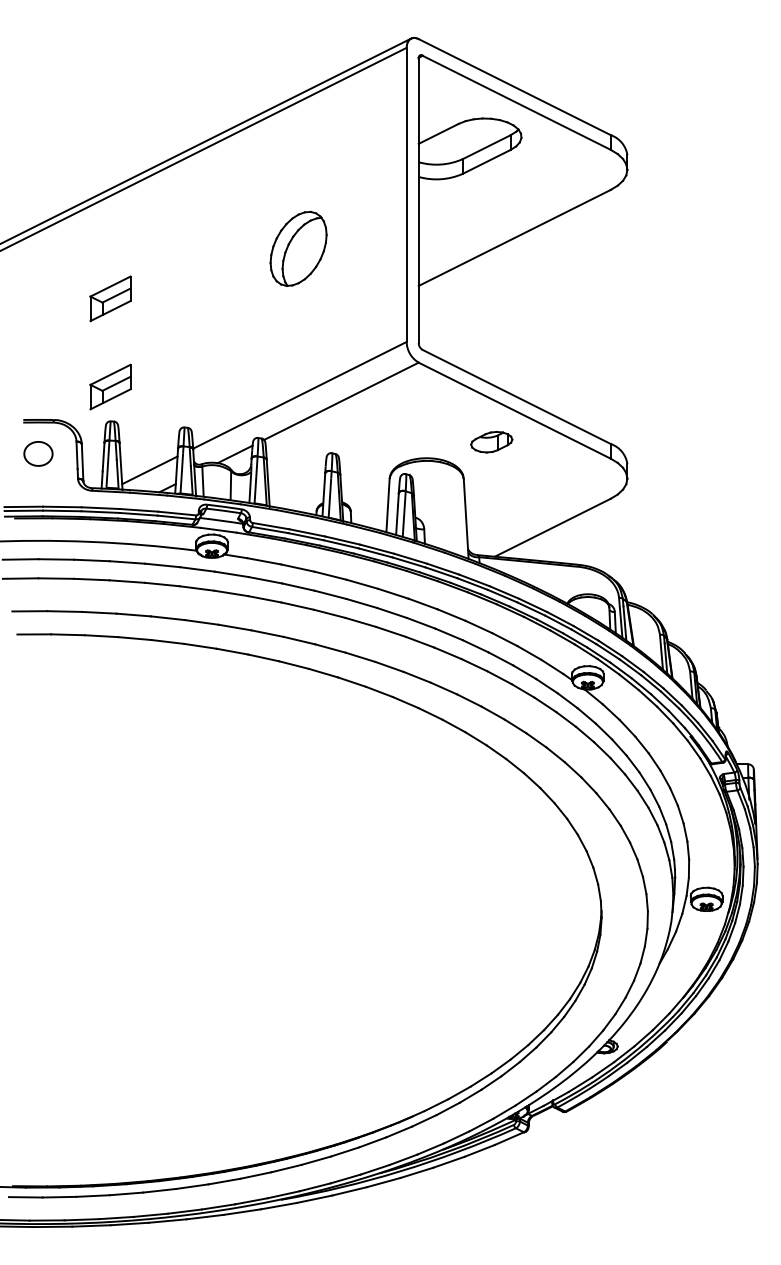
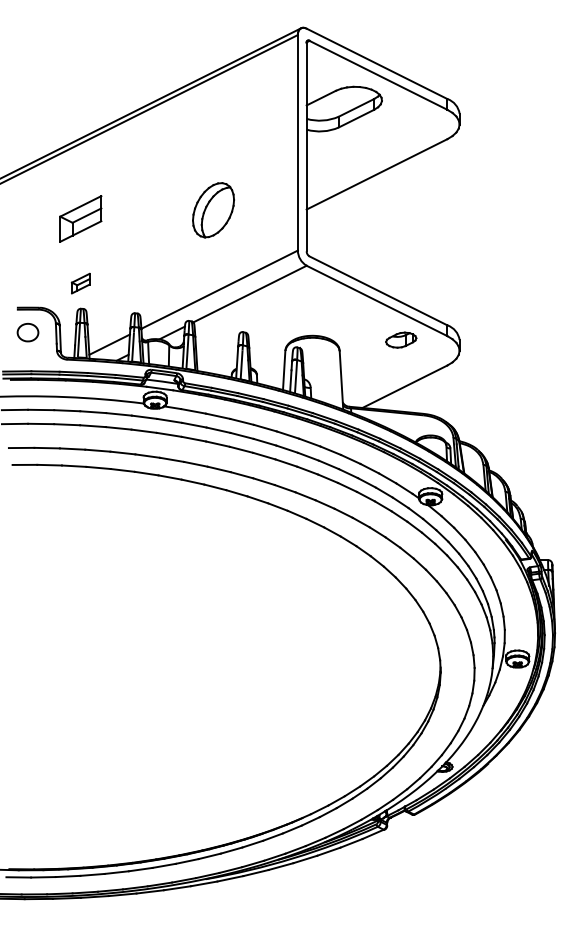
part: (298, 248) -> (213, 209), moved
part: (110, 298) -> (80, 218), size x1.4
part: (110, 386) -> (80, 283), size x0.6
part: (491, 442) -> (401, 340), moved

